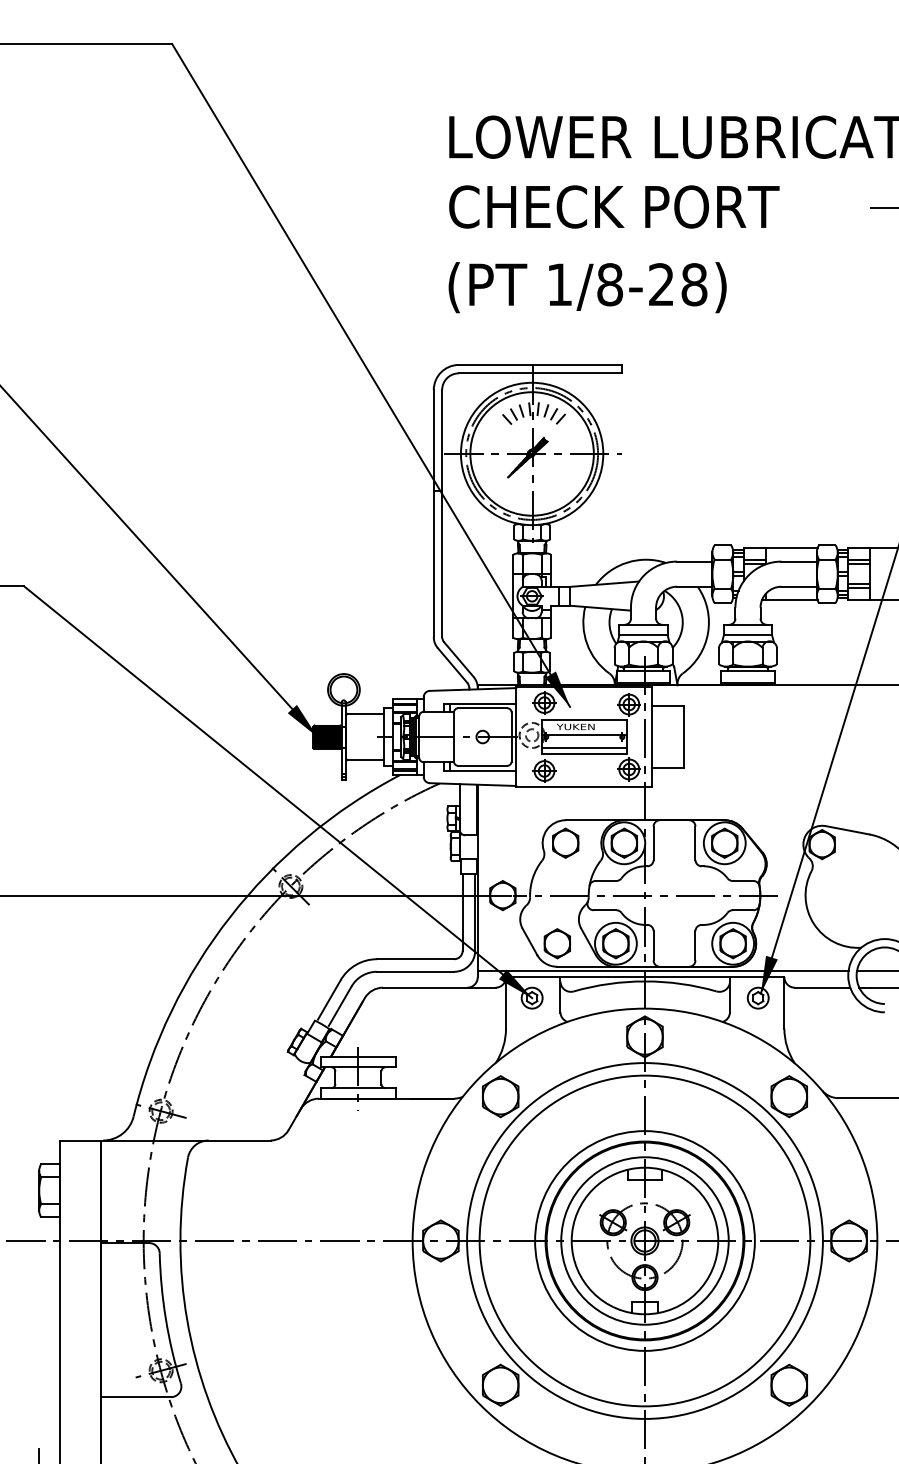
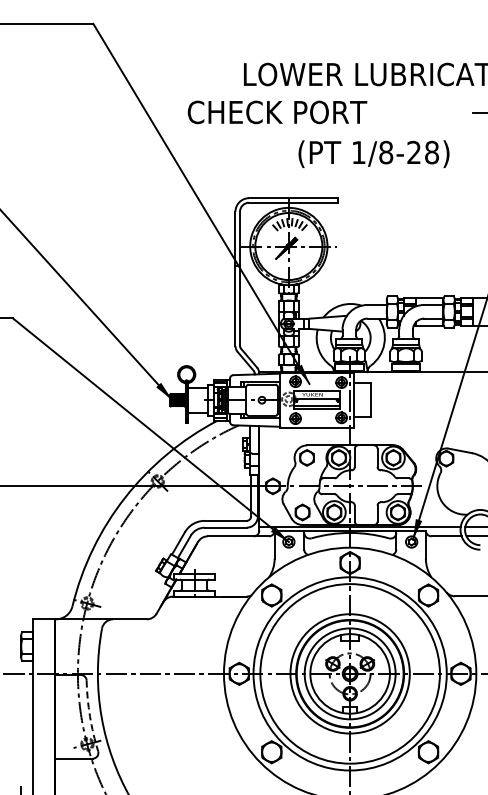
text: (614, 207) -> (277, 112), moved
text: (586, 286) -> (373, 153), moved
arc: (166, 1319) -> (90, 716), solid -> dashed

